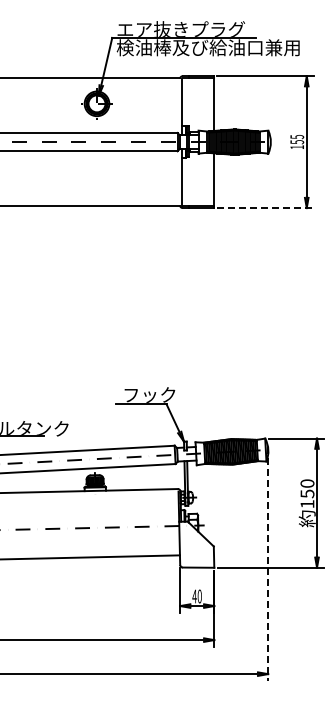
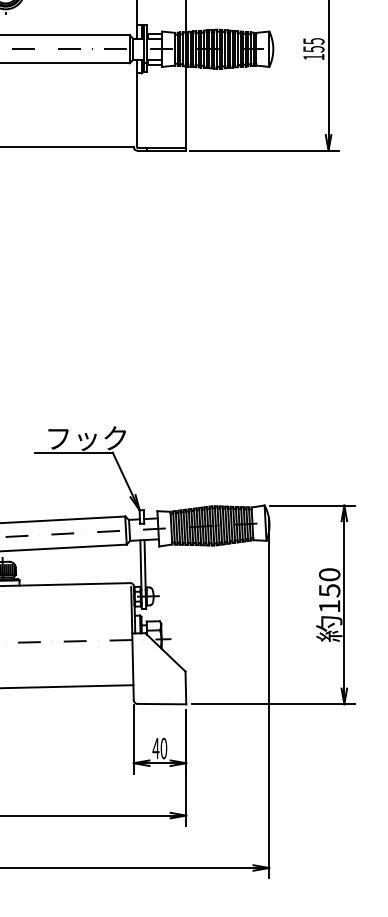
line: (265, 208) -> (265, 151), dashed -> solid
line: (268, 564) -> (269, 699), dashed -> solid

